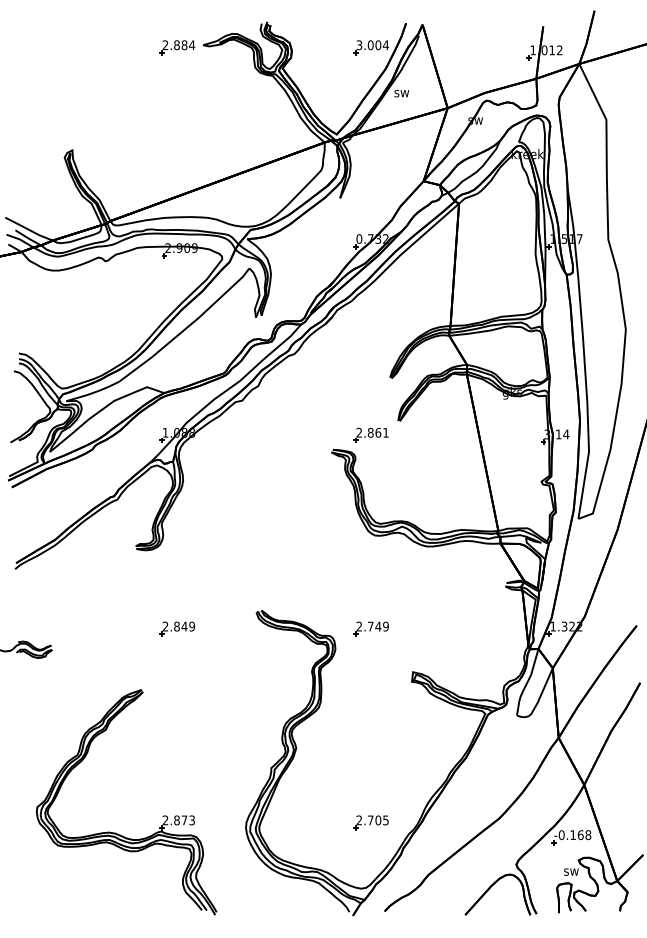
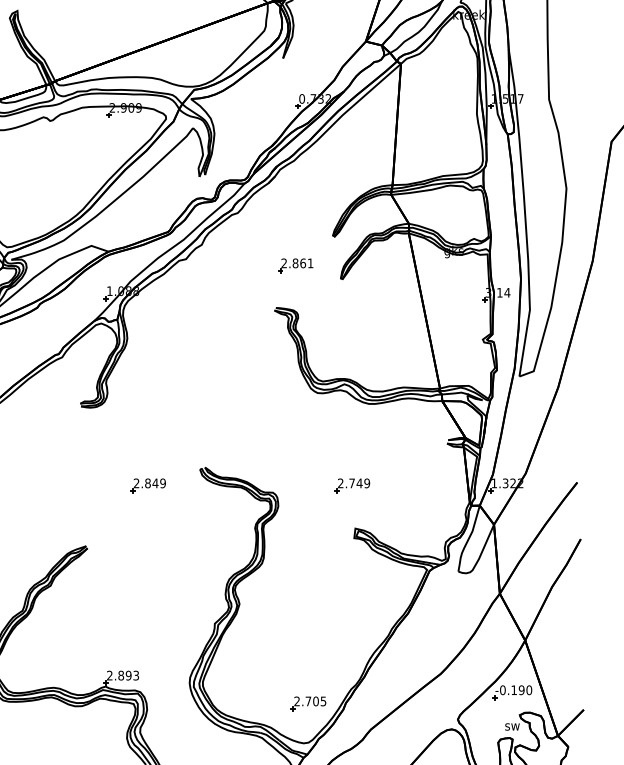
part: (370, 434) -> (295, 265), moved
part: (177, 628) -> (148, 485), moved
part: (370, 628) -> (351, 485), moved
text: (184, 820) -> (128, 675), 2.873 -> 2.893
part: (370, 822) -> (308, 703), moved
text: (584, 835) -> (525, 690), -0.168 -> -0.190

